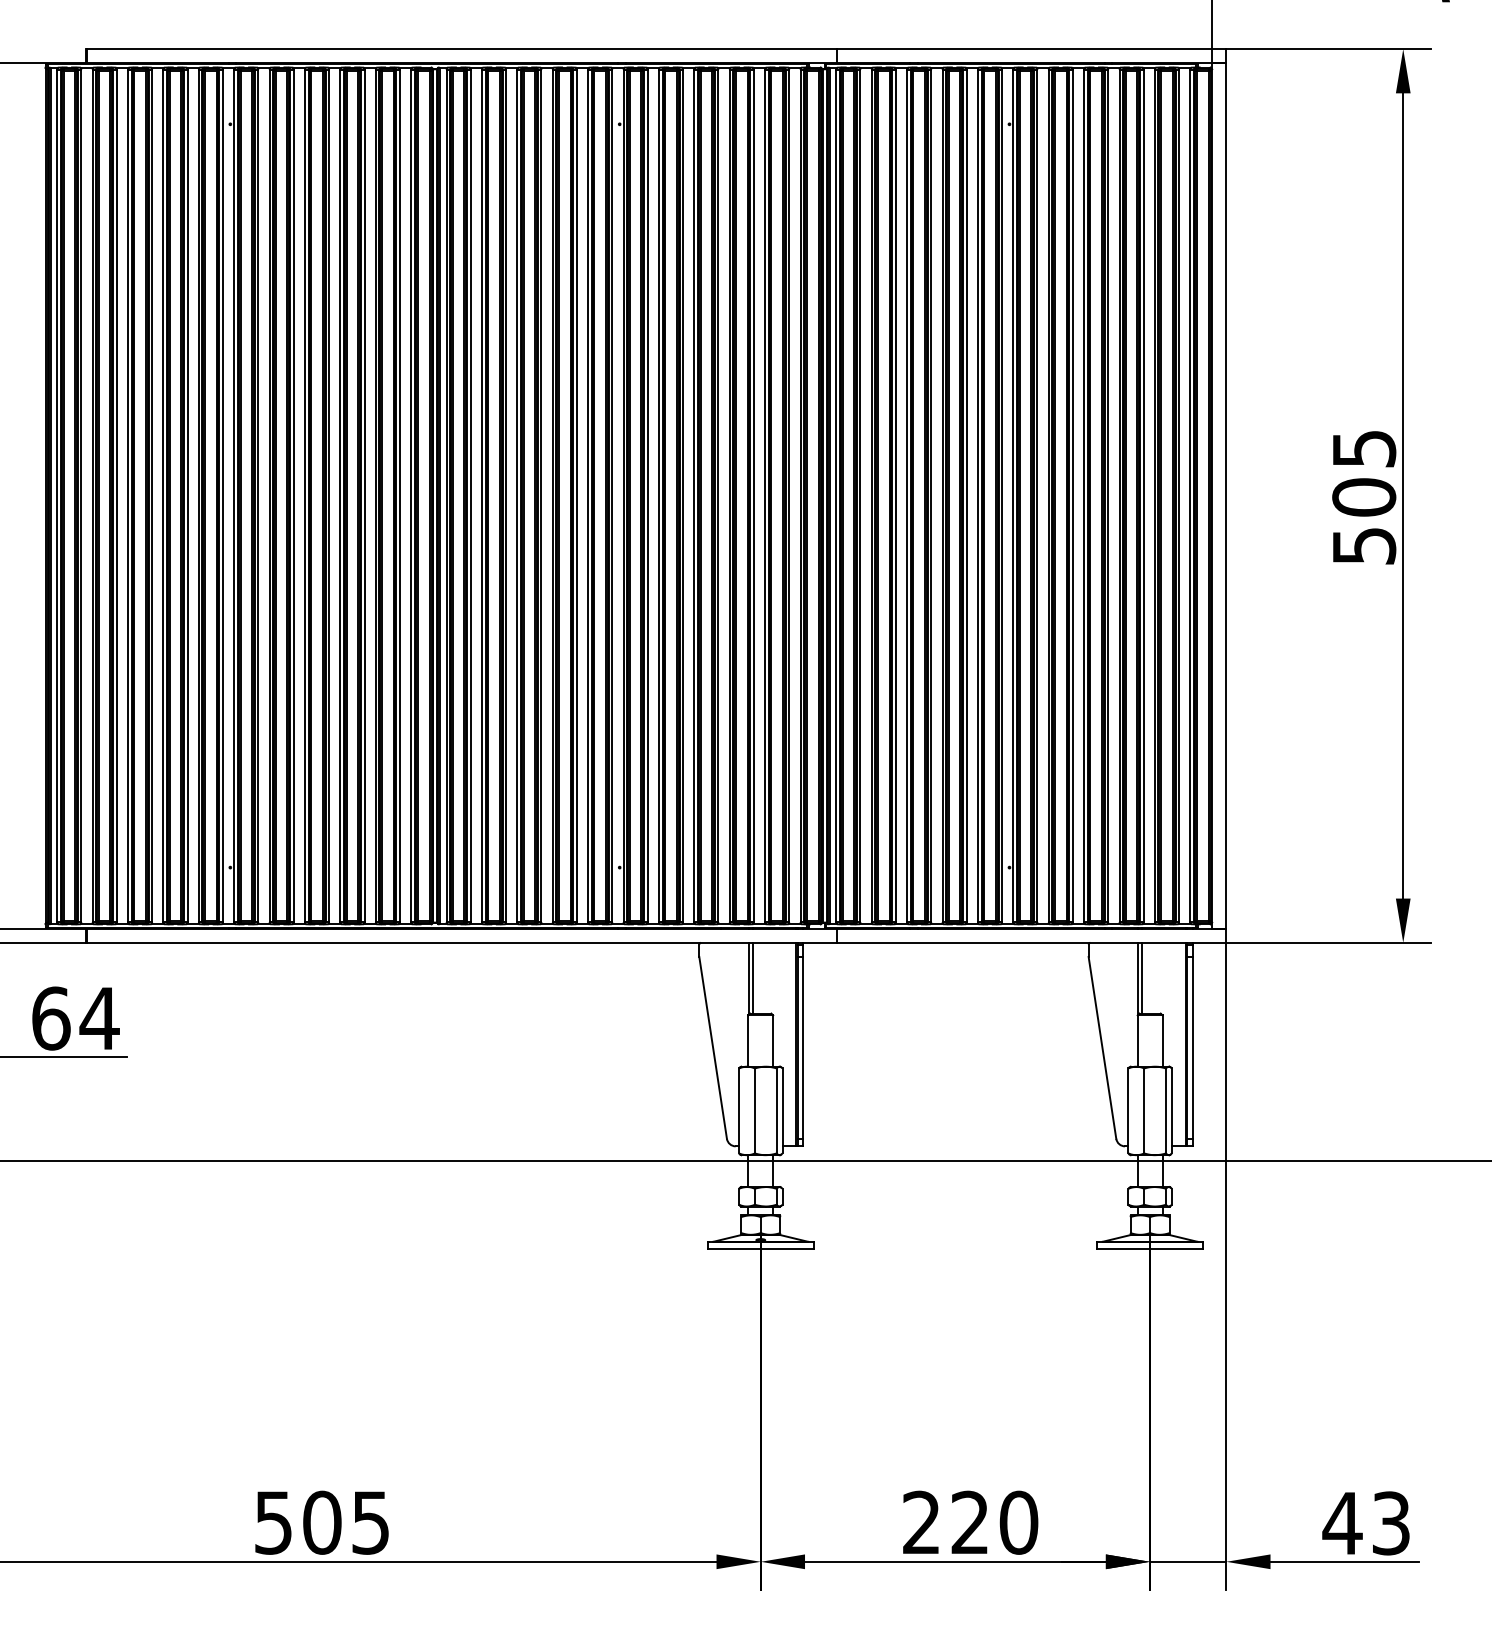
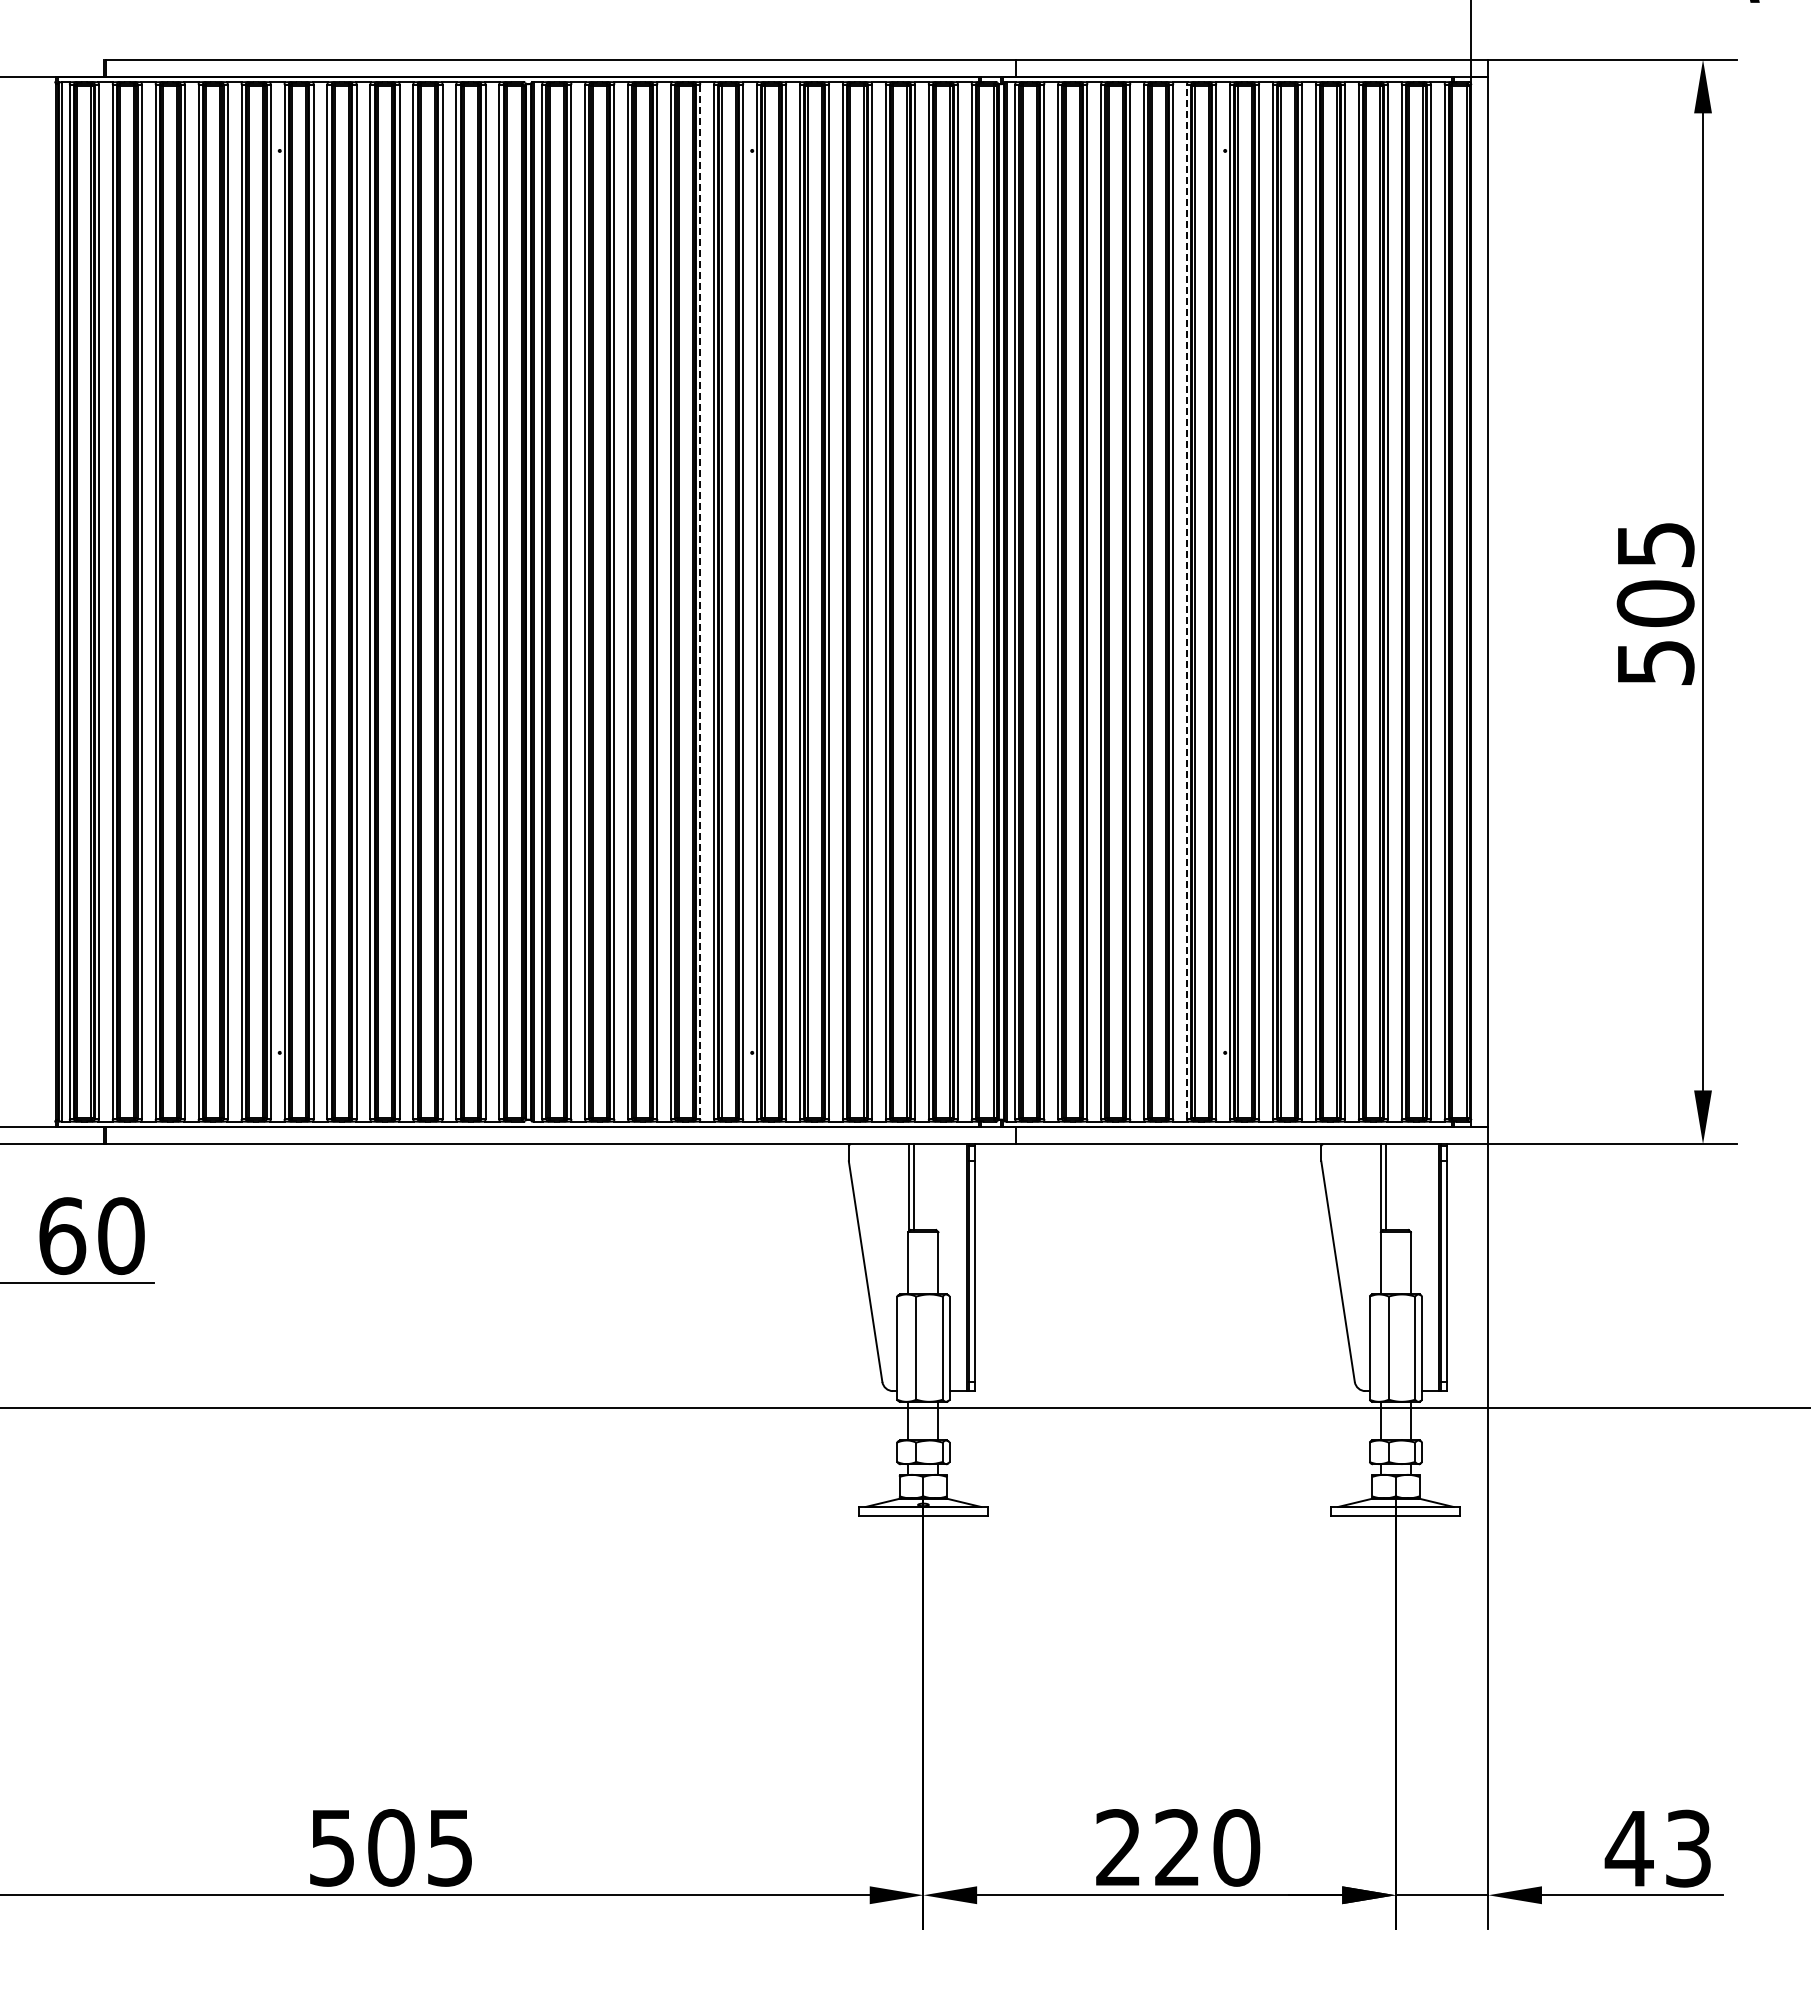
line: (977, 495) -> (1186, 601), solid -> dashed
line: (577, 496) -> (700, 602), solid -> dashed
text: (99, 1018) -> (120, 1236), 64 -> 60

